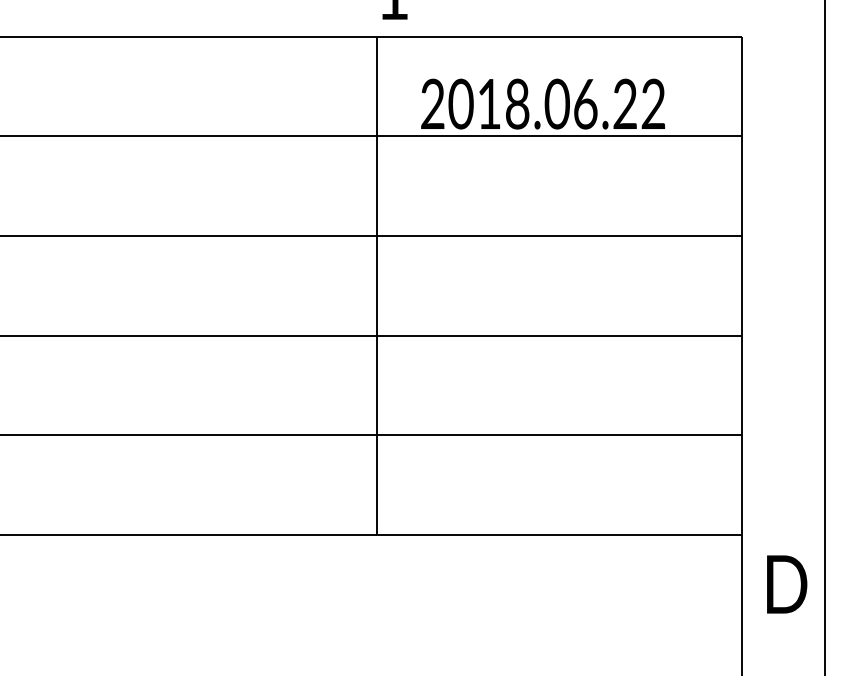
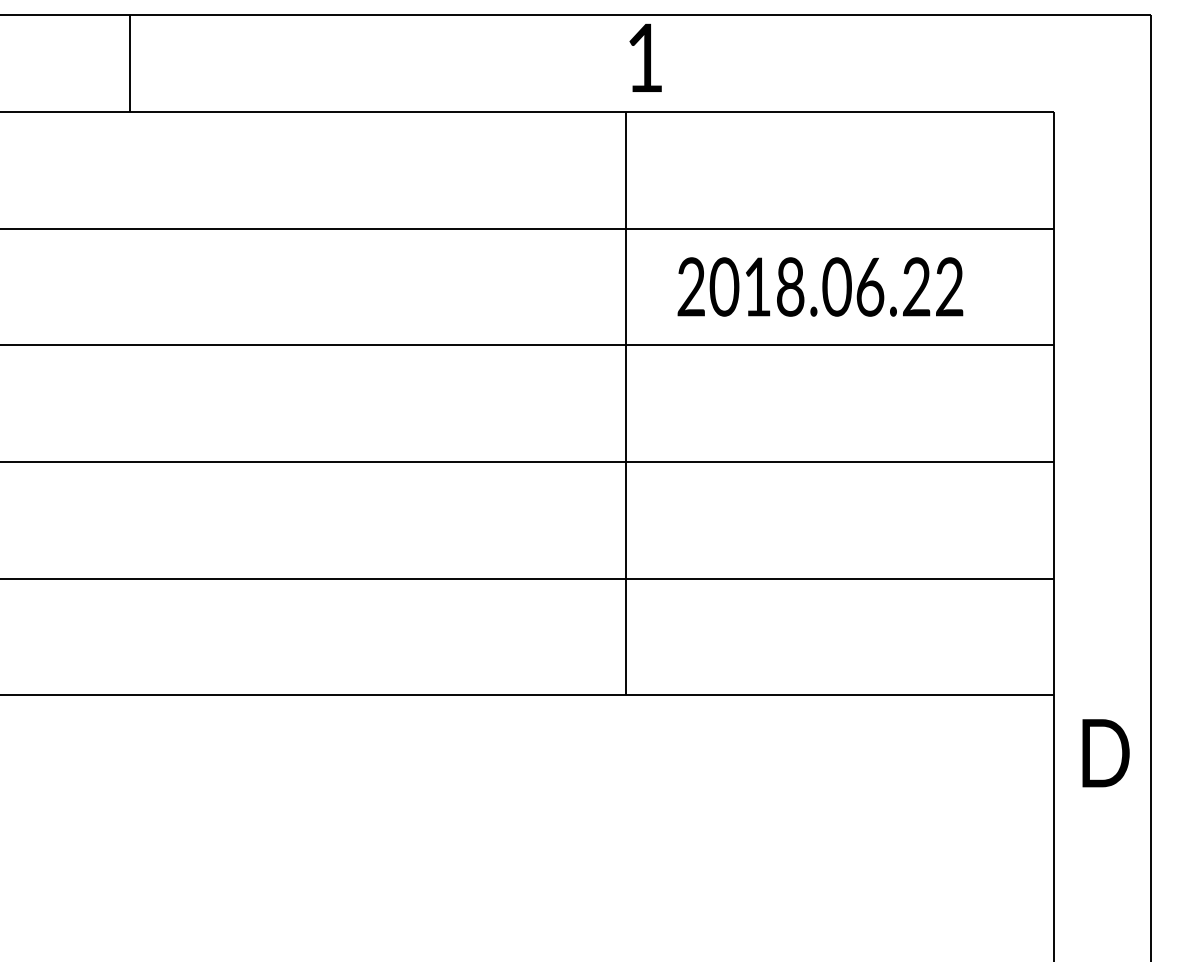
text: (543, 103) -> (820, 286), moved

